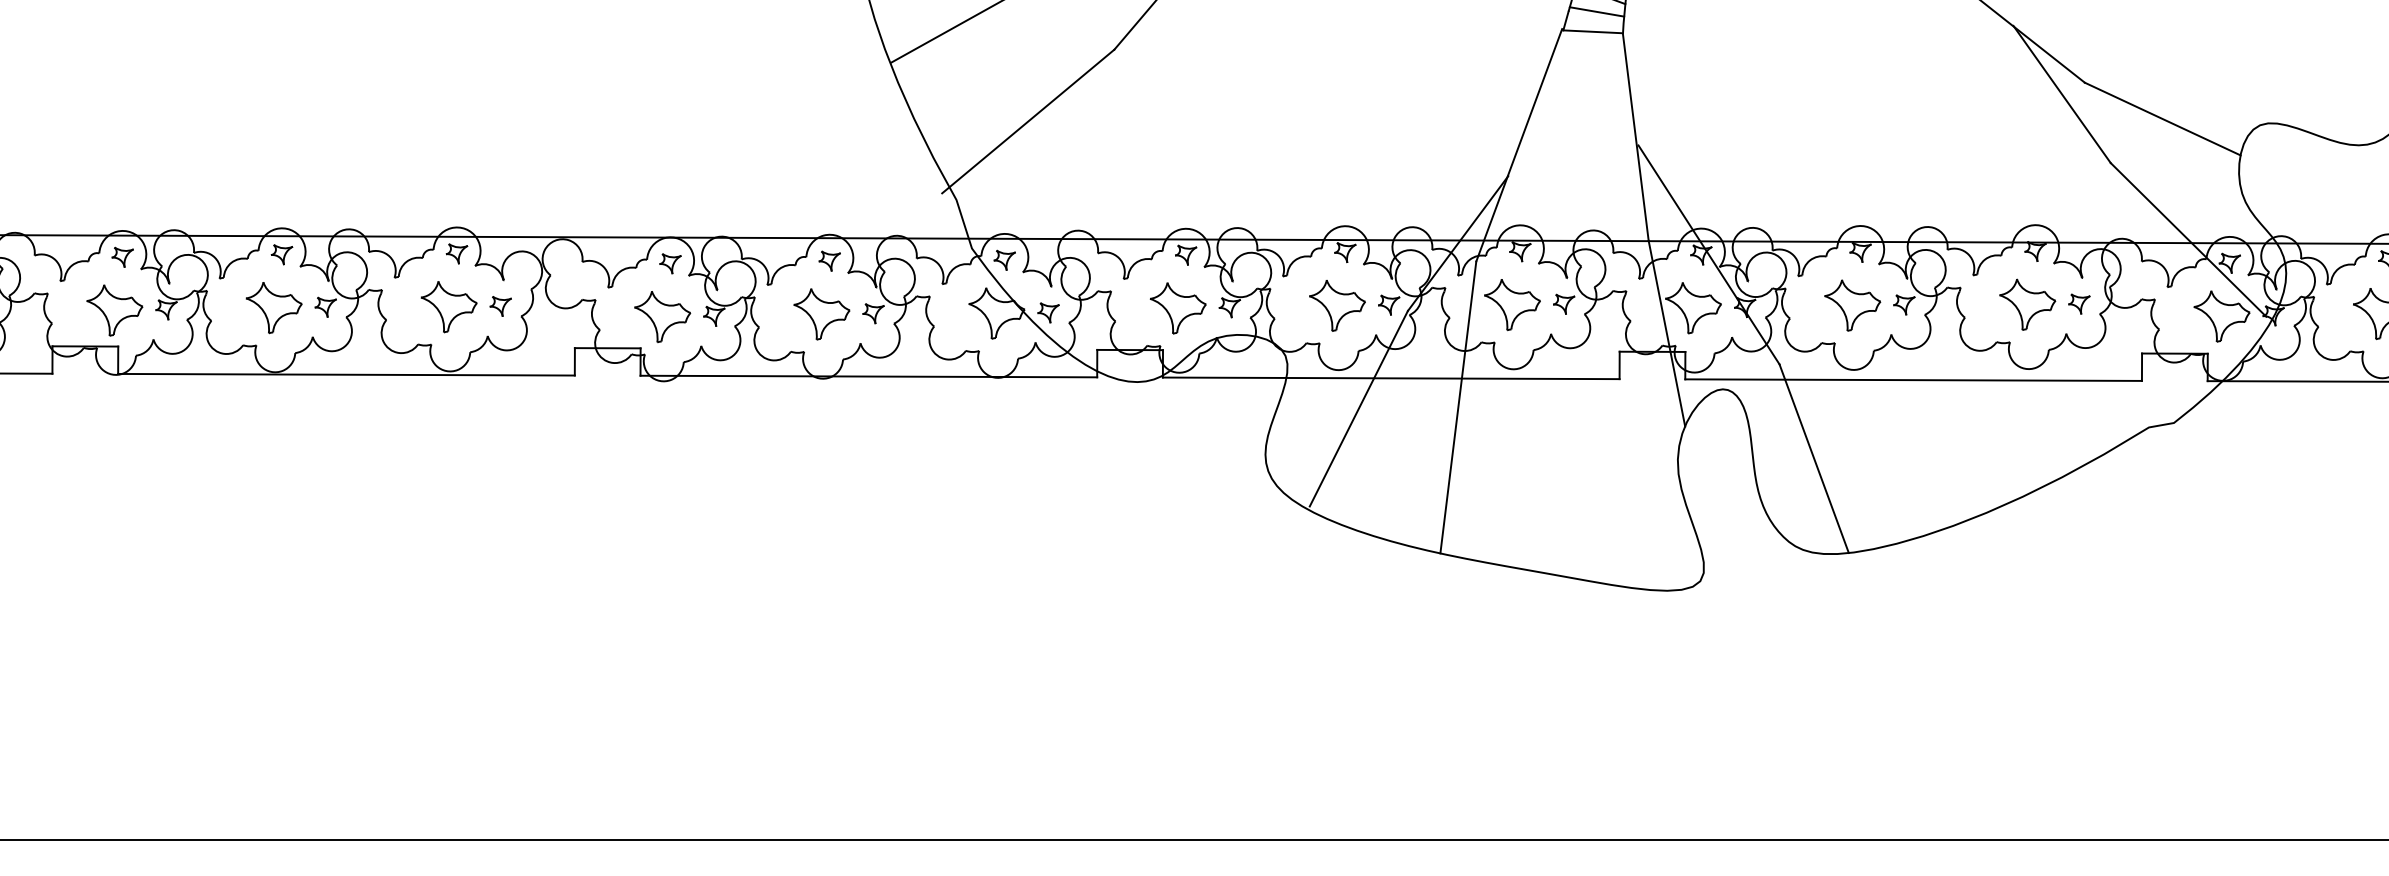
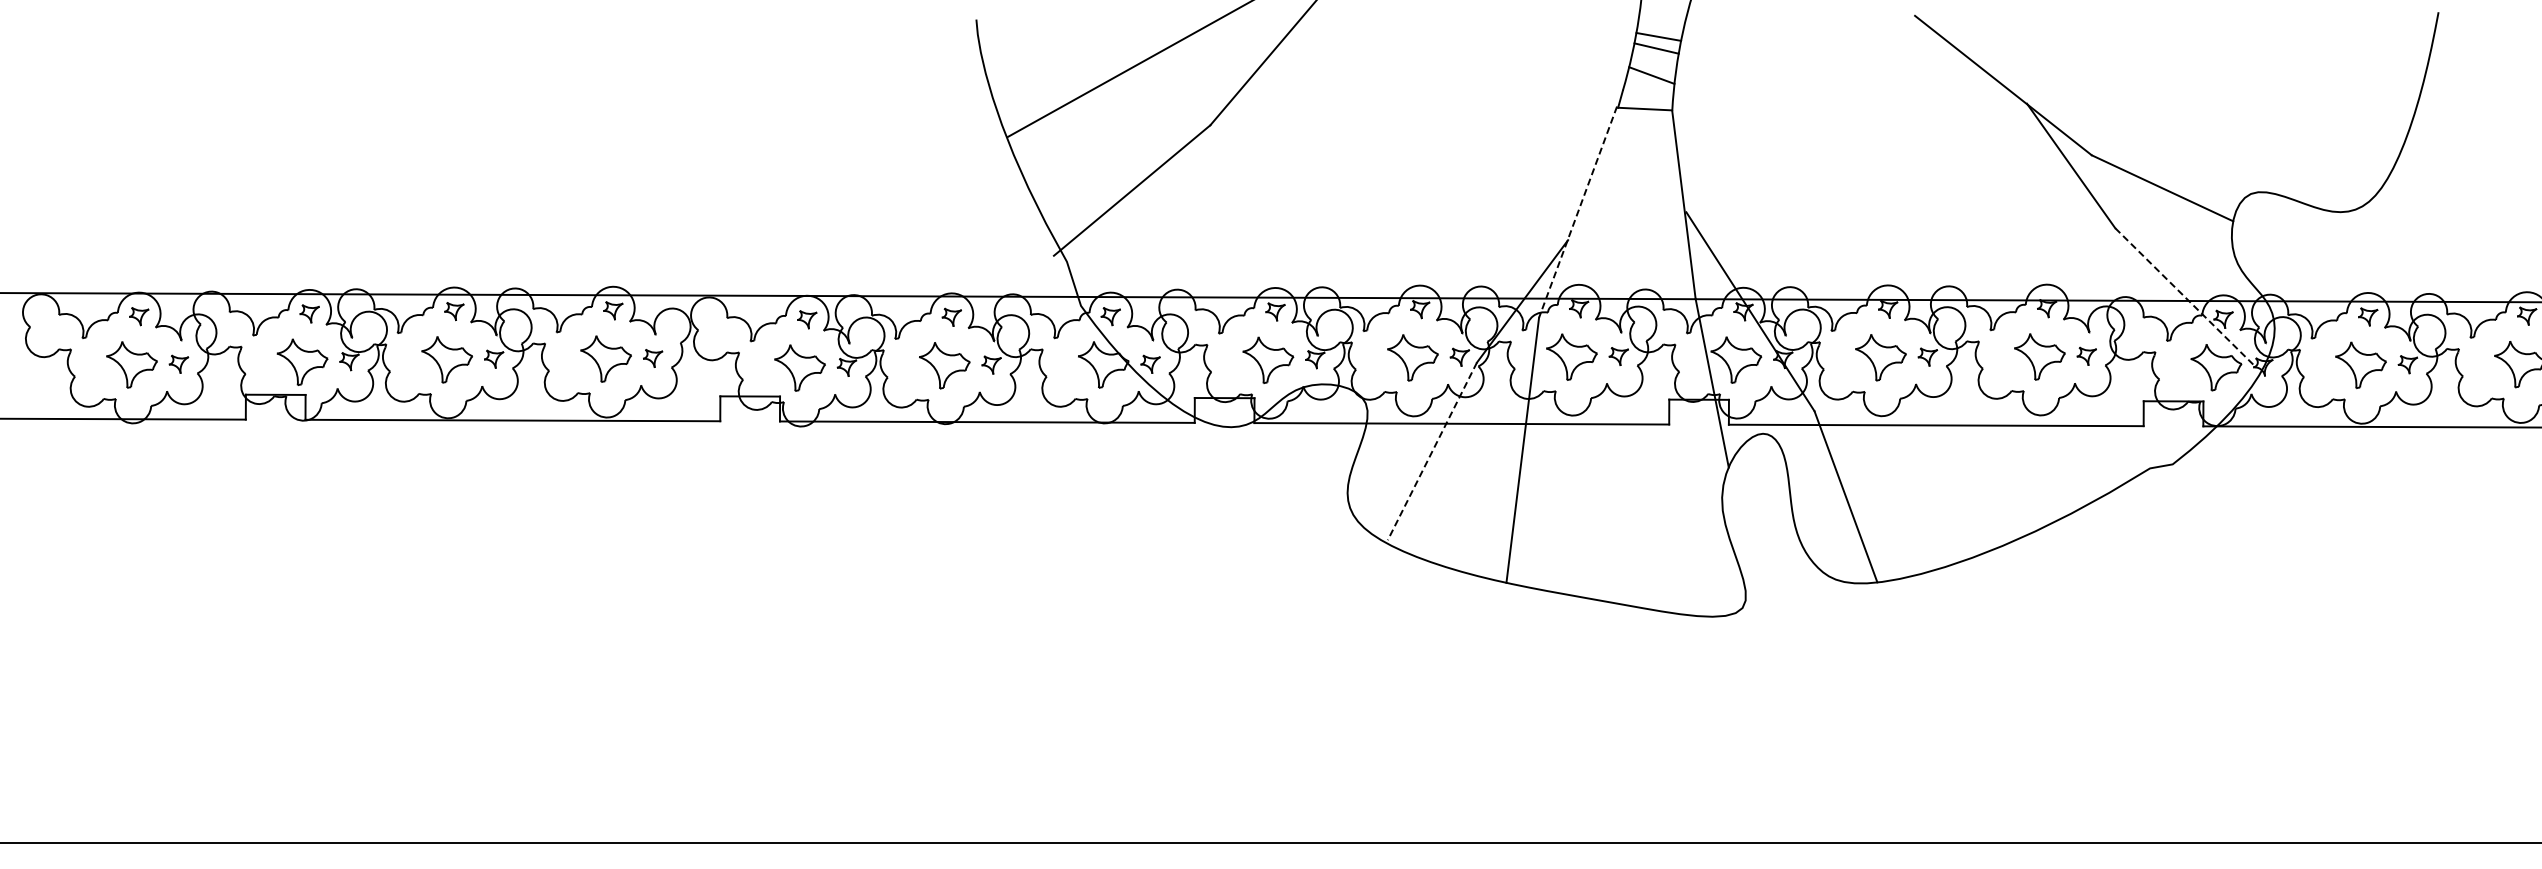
line: (1596, 11) -> (1648, 90), removed
line: (1519, 145) -> (1578, 212), solid -> dashed
line: (2189, 240) -> (2186, 298), solid -> dashed
line: (1358, 408) -> (1432, 451), solid -> dashed

